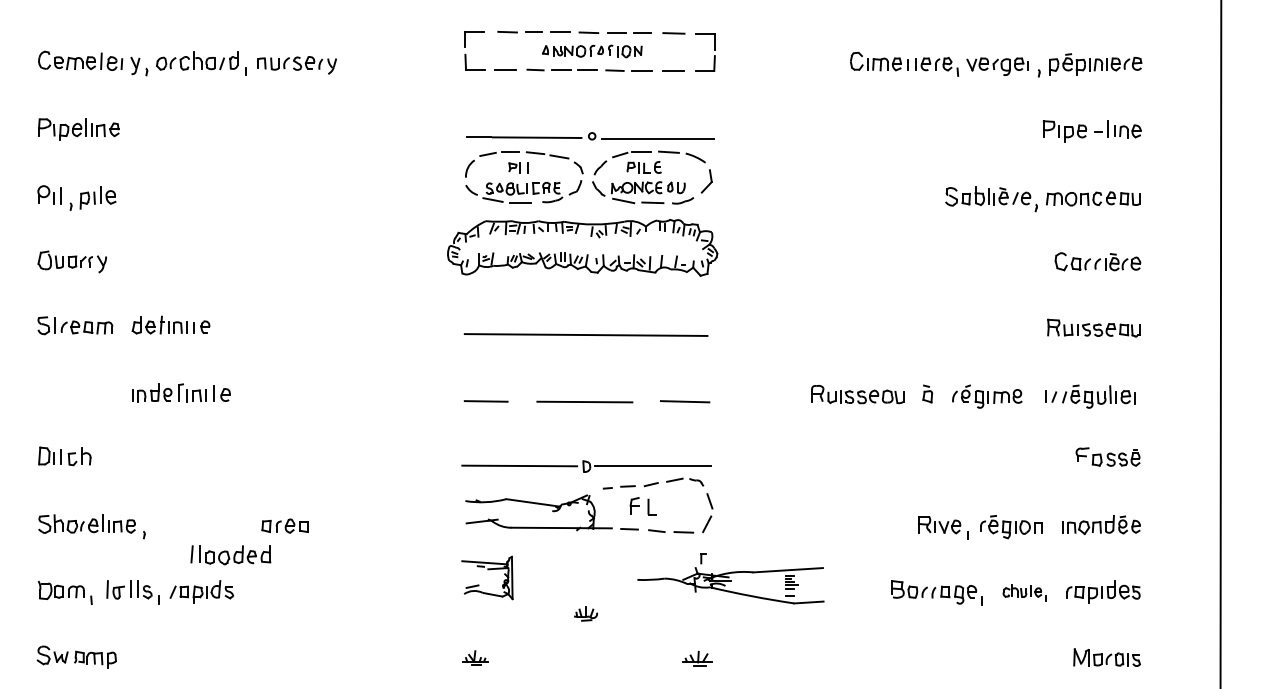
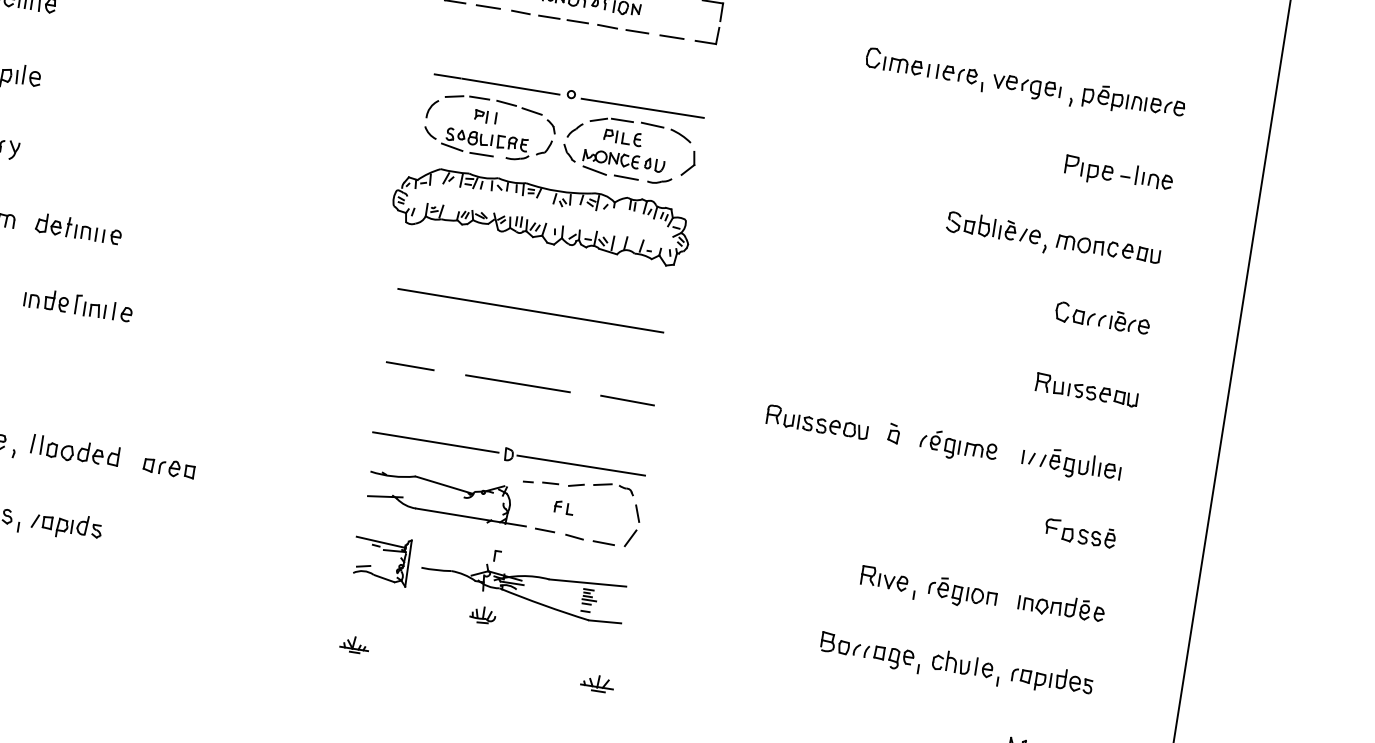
part: (643, 506) -> (564, 507), size x0.62
part: (230, 555) -> (74, 451), moved
part: (730, 578) -> (523, 582), moved
part: (1024, 592) -> (965, 667), size x1.43

